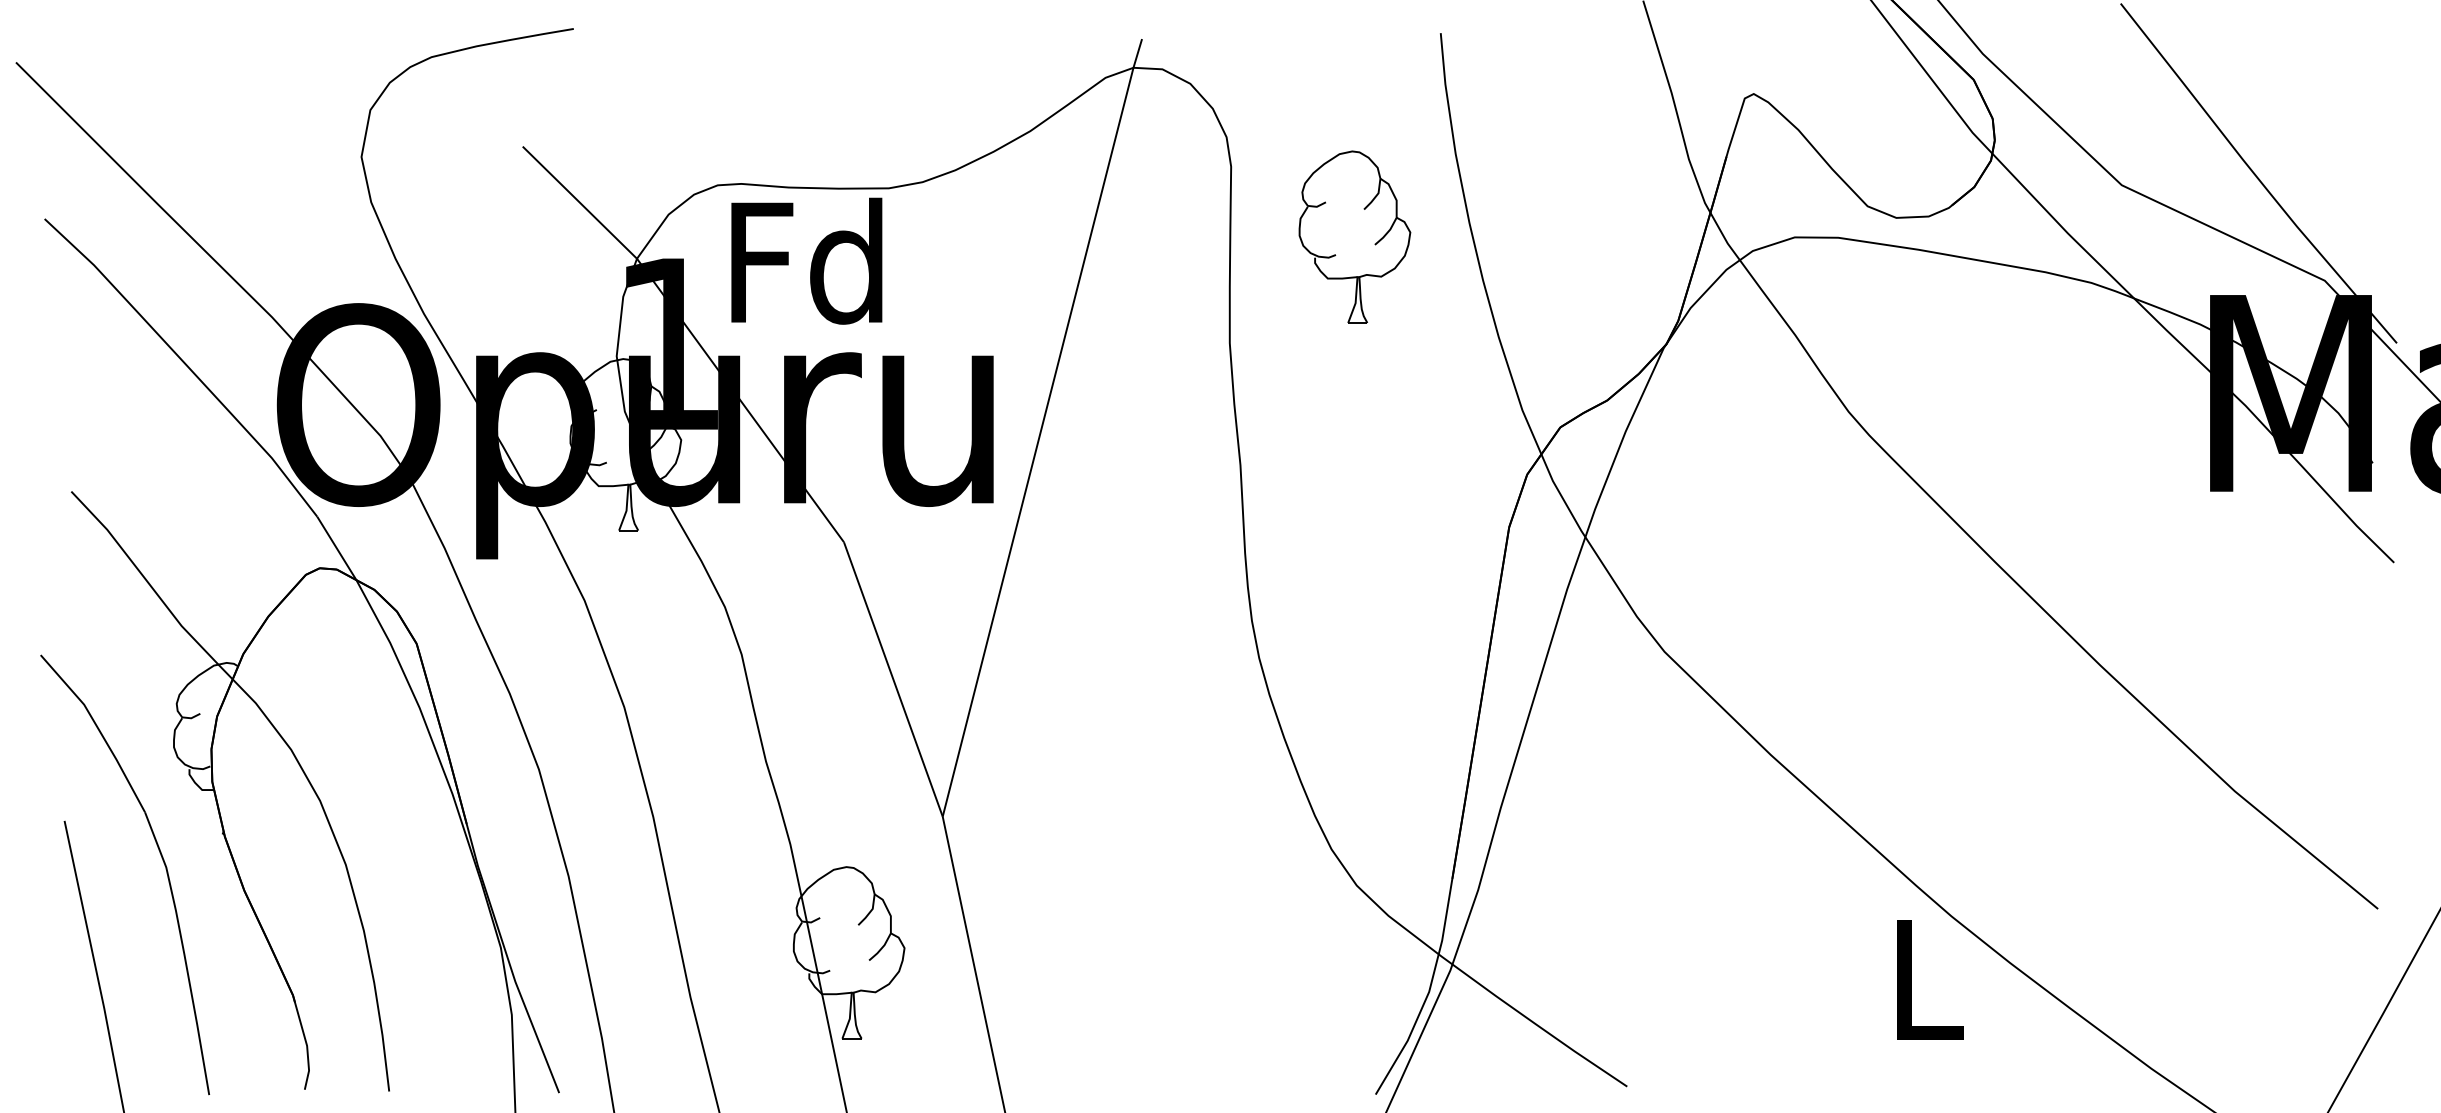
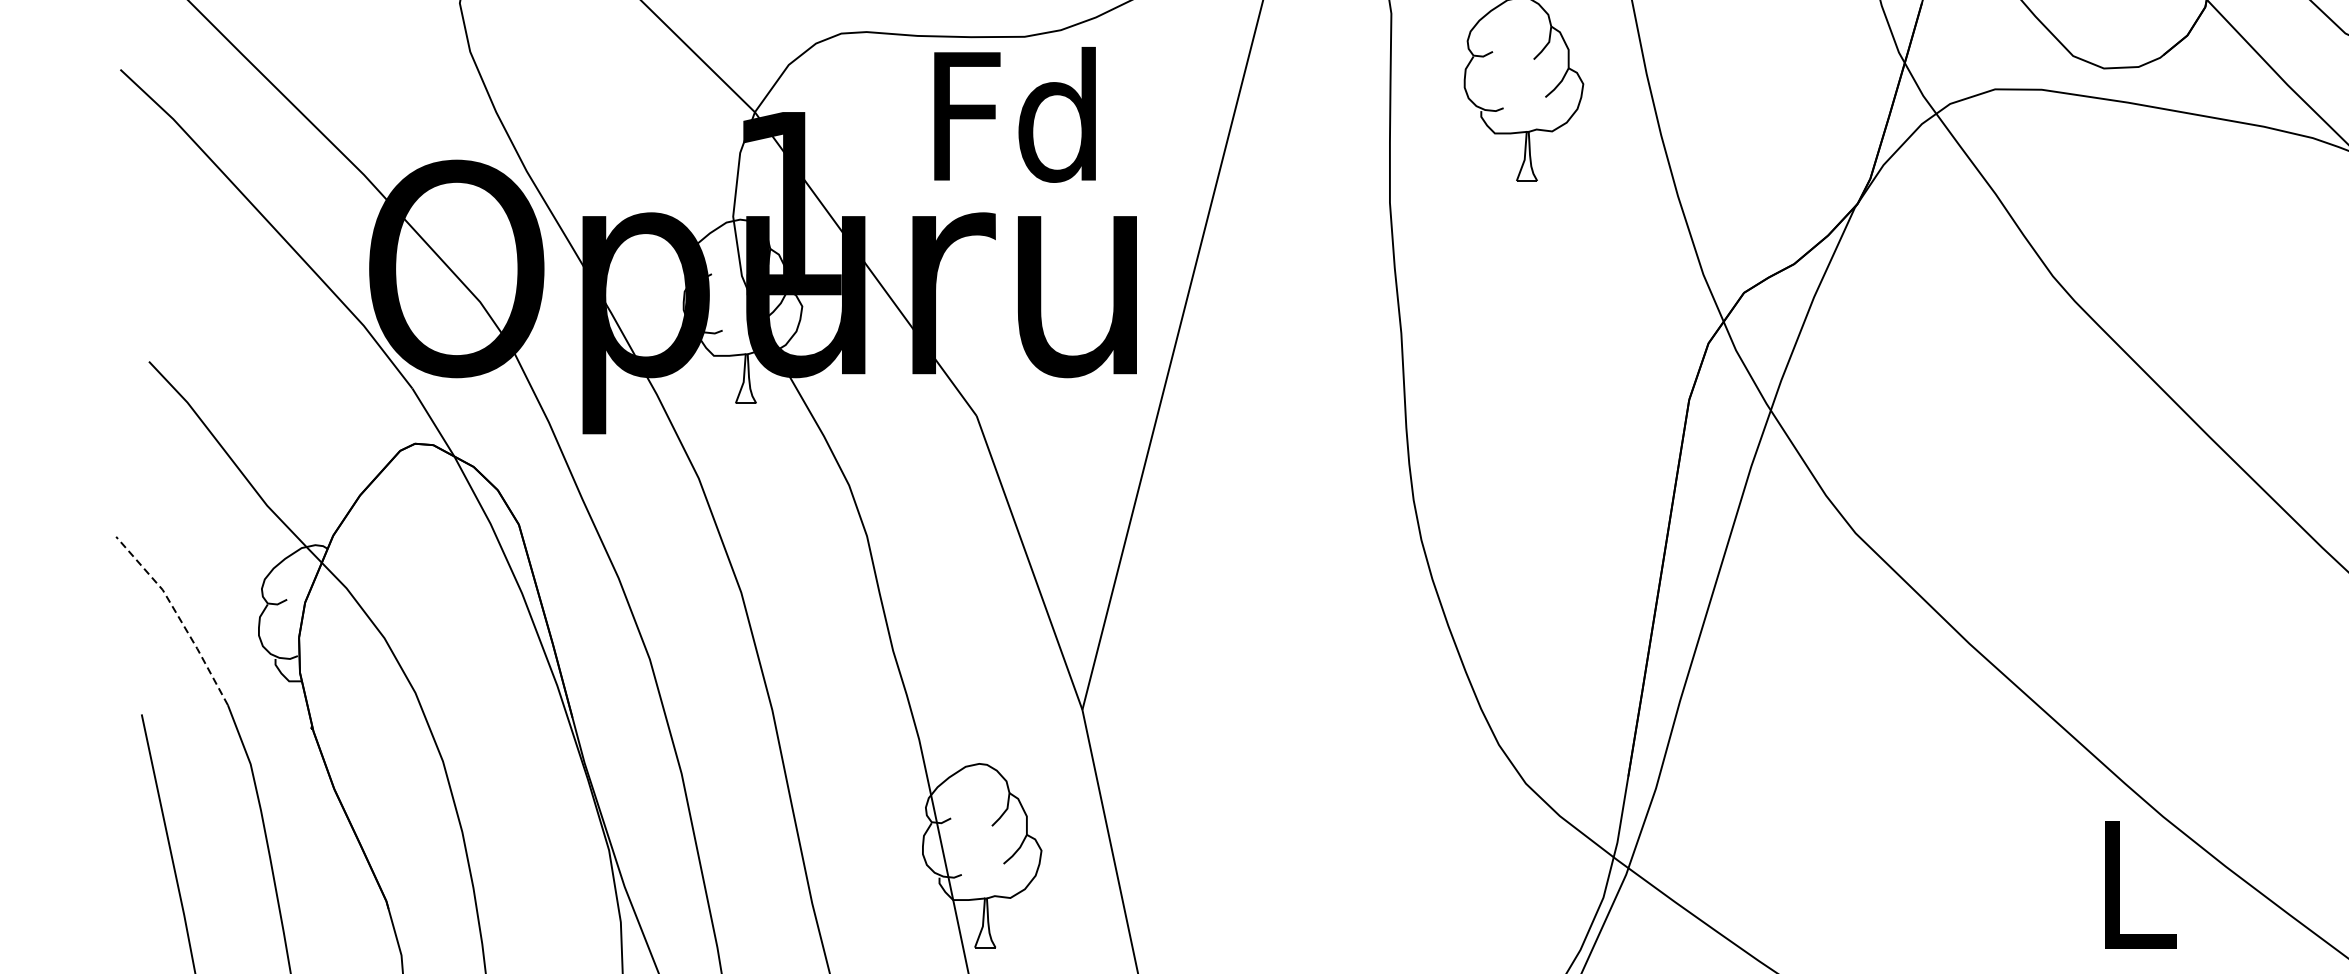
text: (806, 260) -> (1014, 114), moved
line: (98, 729) -> (178, 616), solid -> dashed

